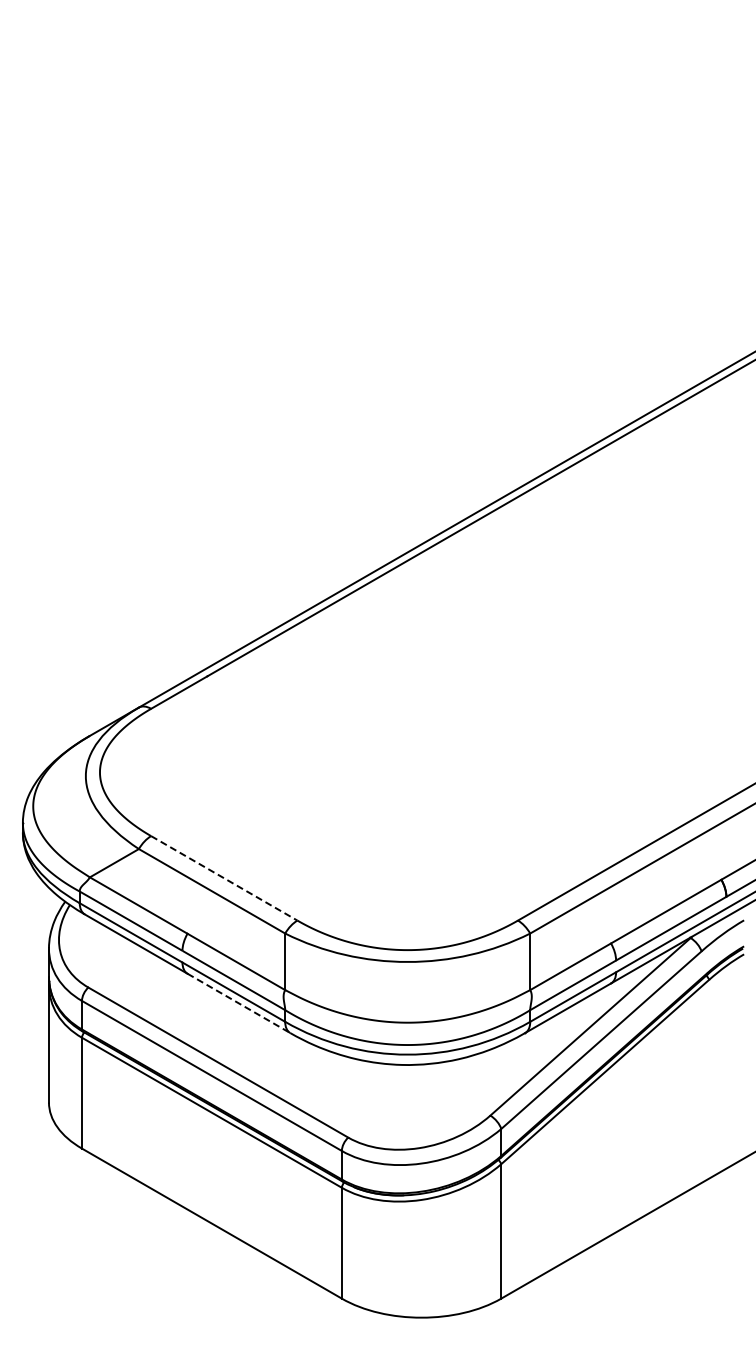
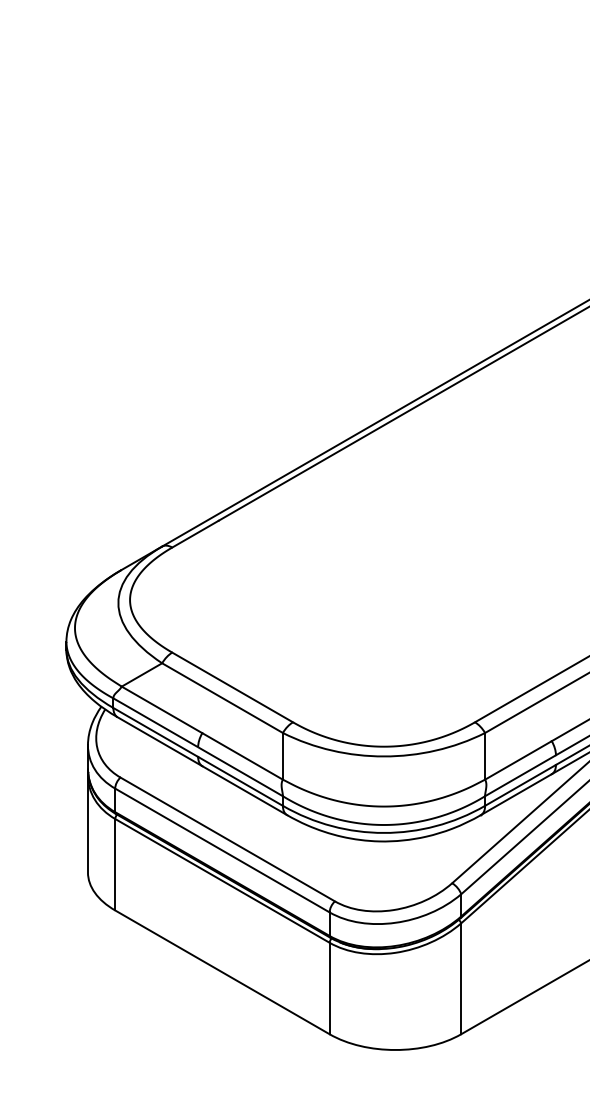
line: (224, 878) -> (232, 687), dashed -> solid
line: (239, 1003) -> (245, 790), dashed -> solid

